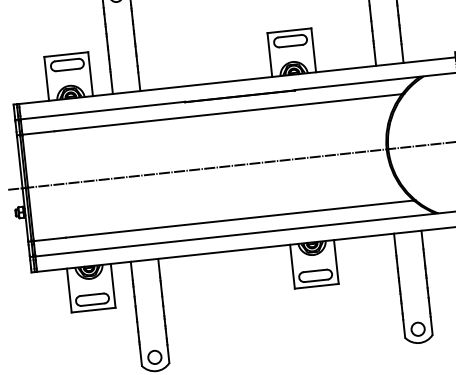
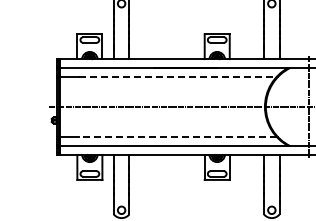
line: (229, 112) -> (178, 76), solid -> dashed
line: (239, 219) -> (177, 137), solid -> dashed

